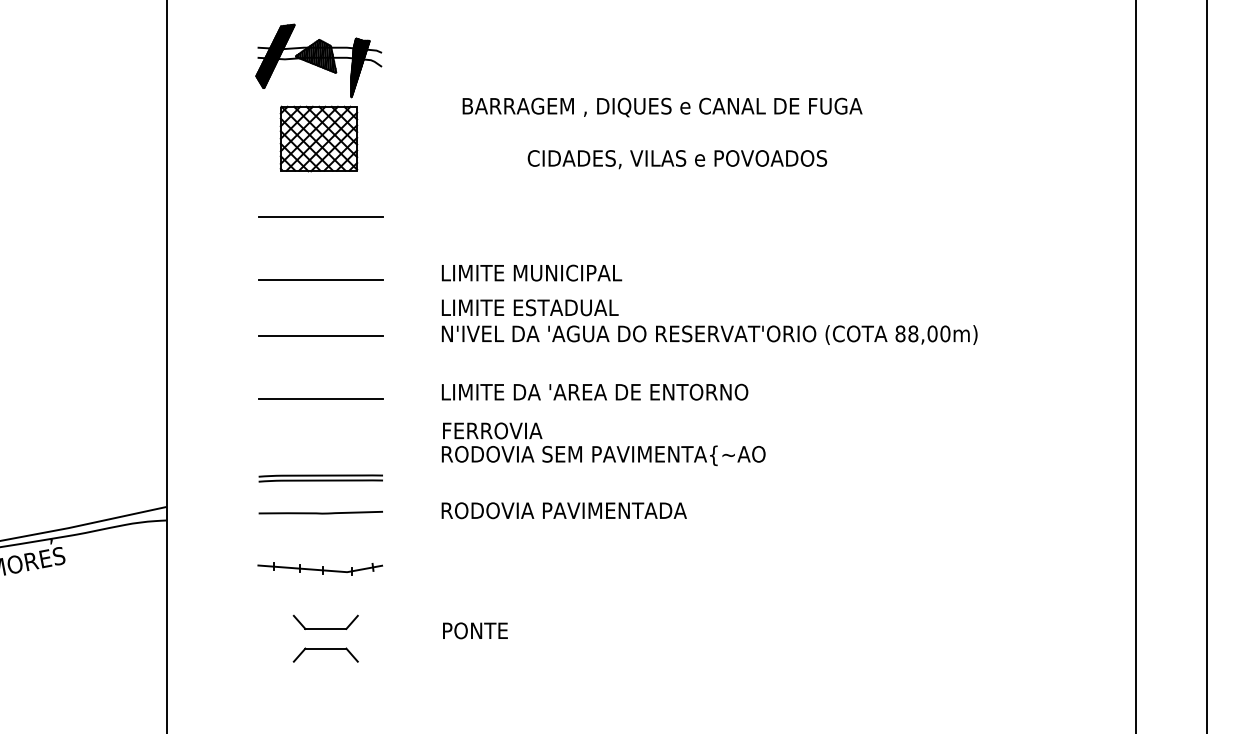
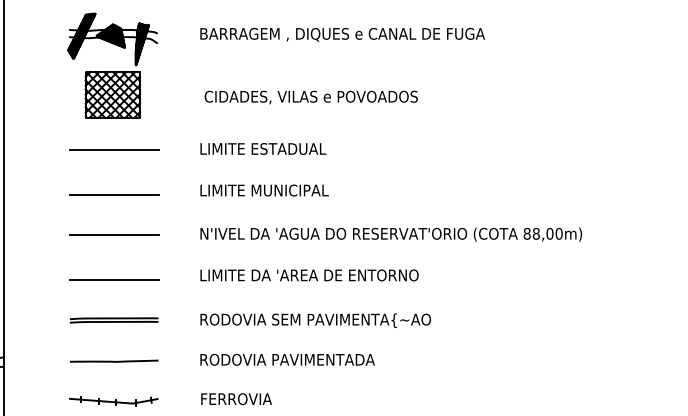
text: (662, 107) -> (342, 34), moved
text: (677, 159) -> (311, 97), moved
text: (529, 307) -> (262, 148), moved
text: (492, 430) -> (236, 398), moved
part: (320, 478) -> (113, 320), moved

